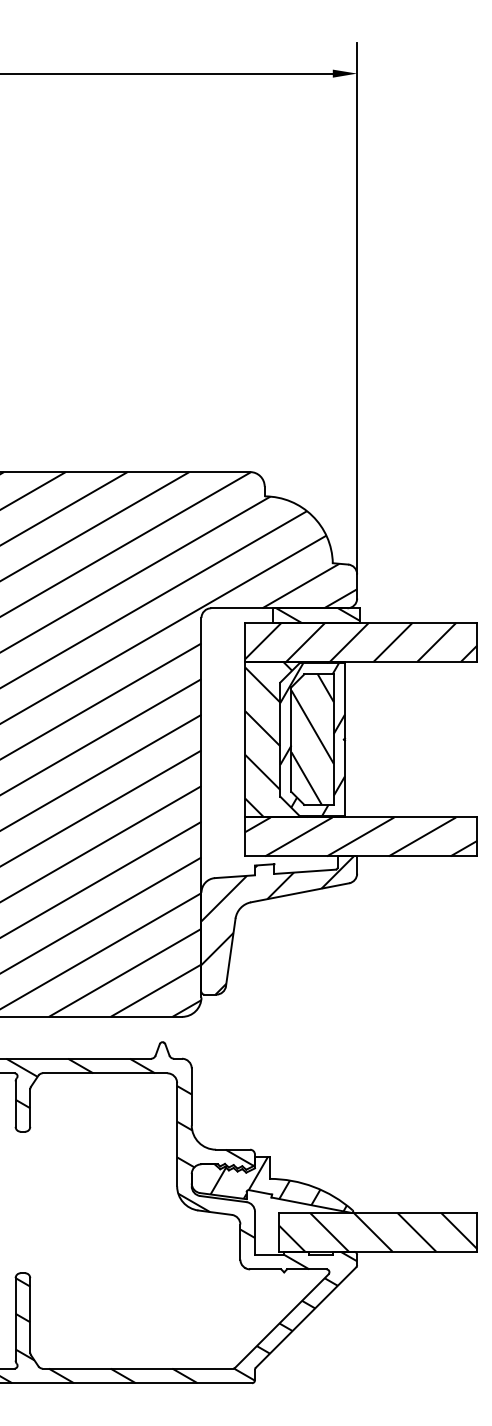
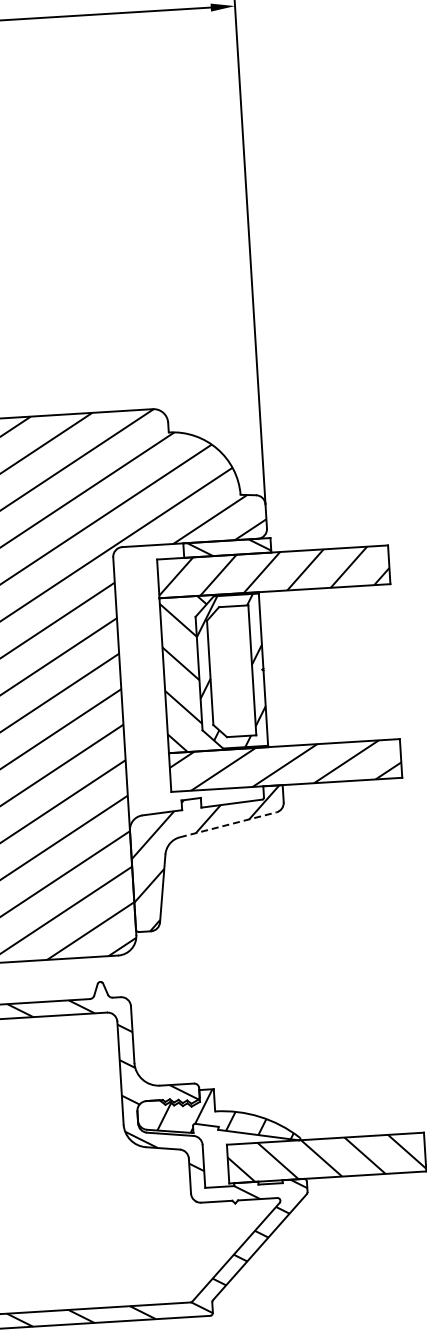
hatch: (312, 739) -> (231, 671), removed
line: (300, 892) -> (228, 824), solid -> dashed

